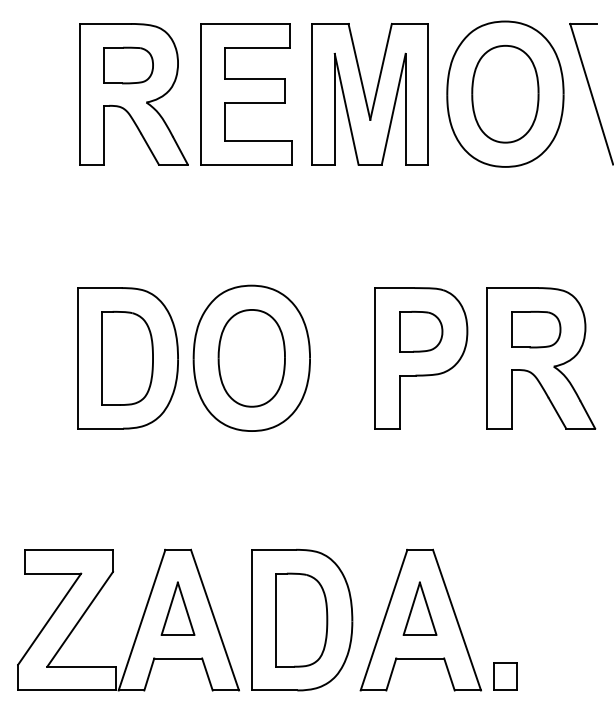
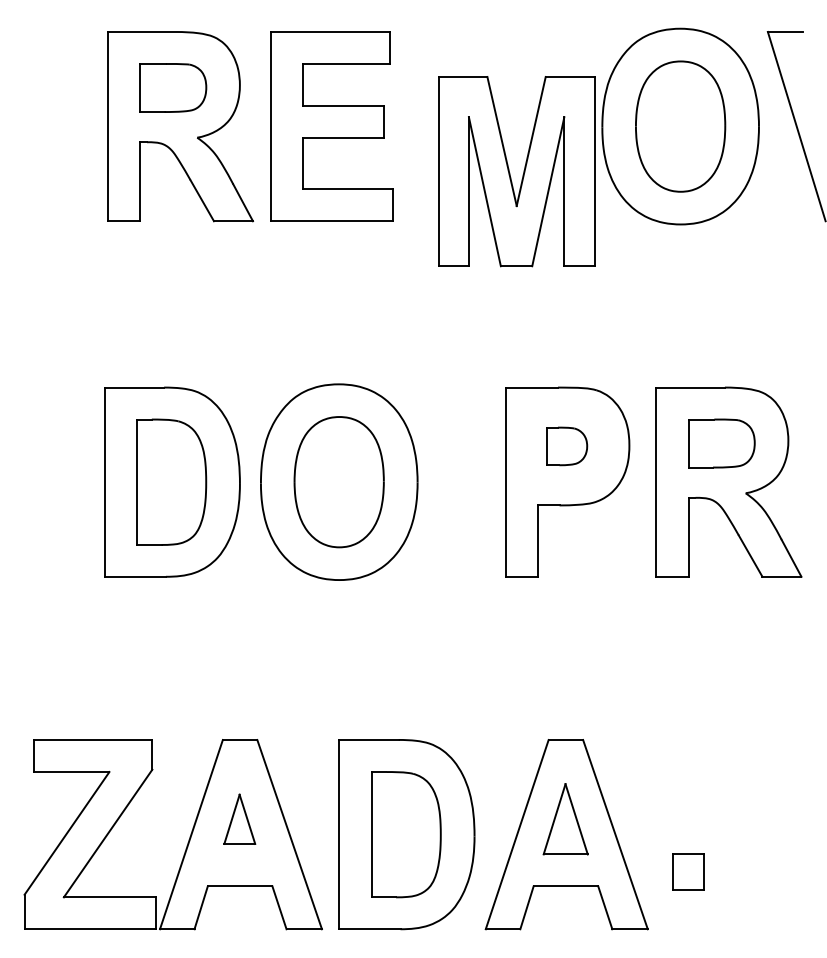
part: (365, 95) -> (510, 173), moved
part: (420, 331) -> (566, 446), size x0.7
part: (177, 608) -> (239, 819), size x0.7
part: (505, 676) -> (688, 871), moved

